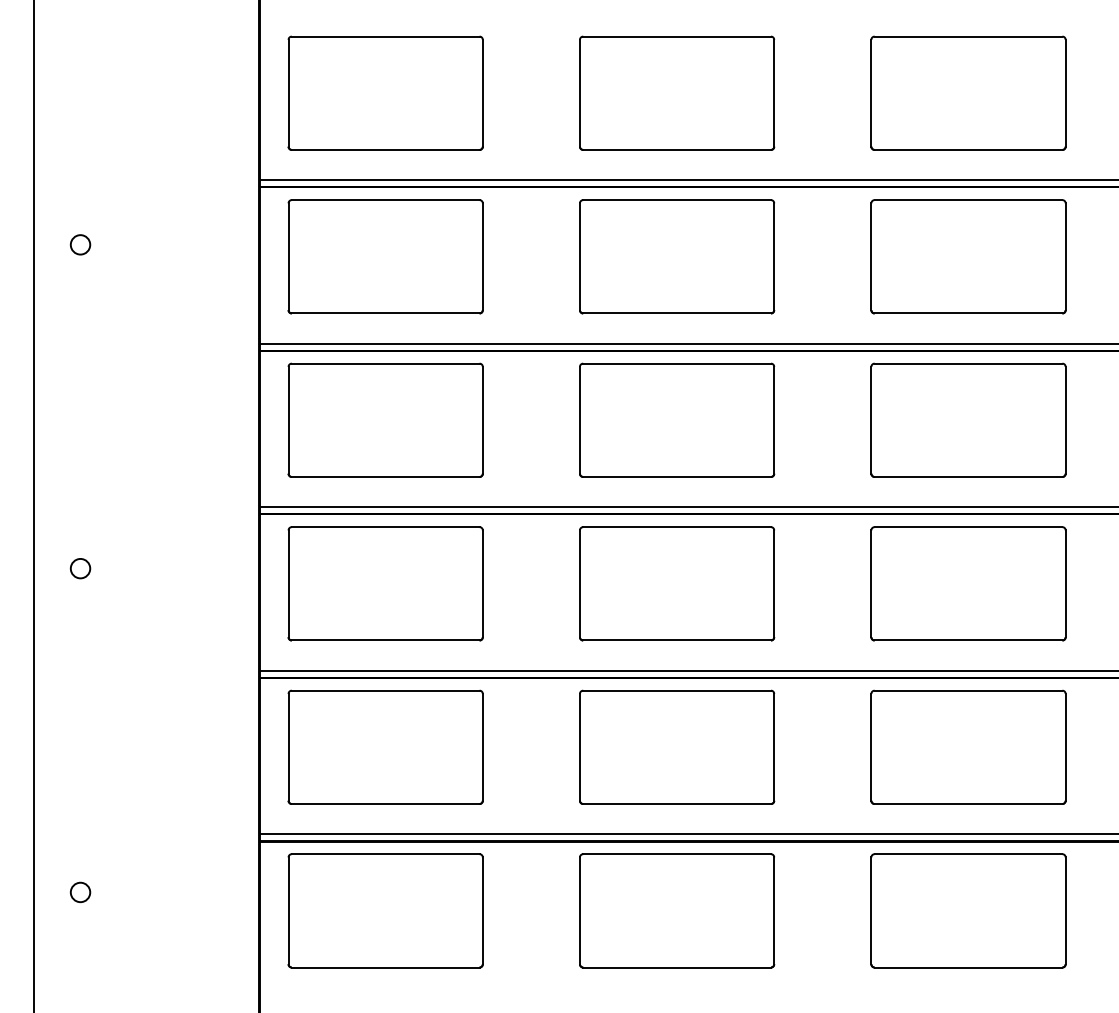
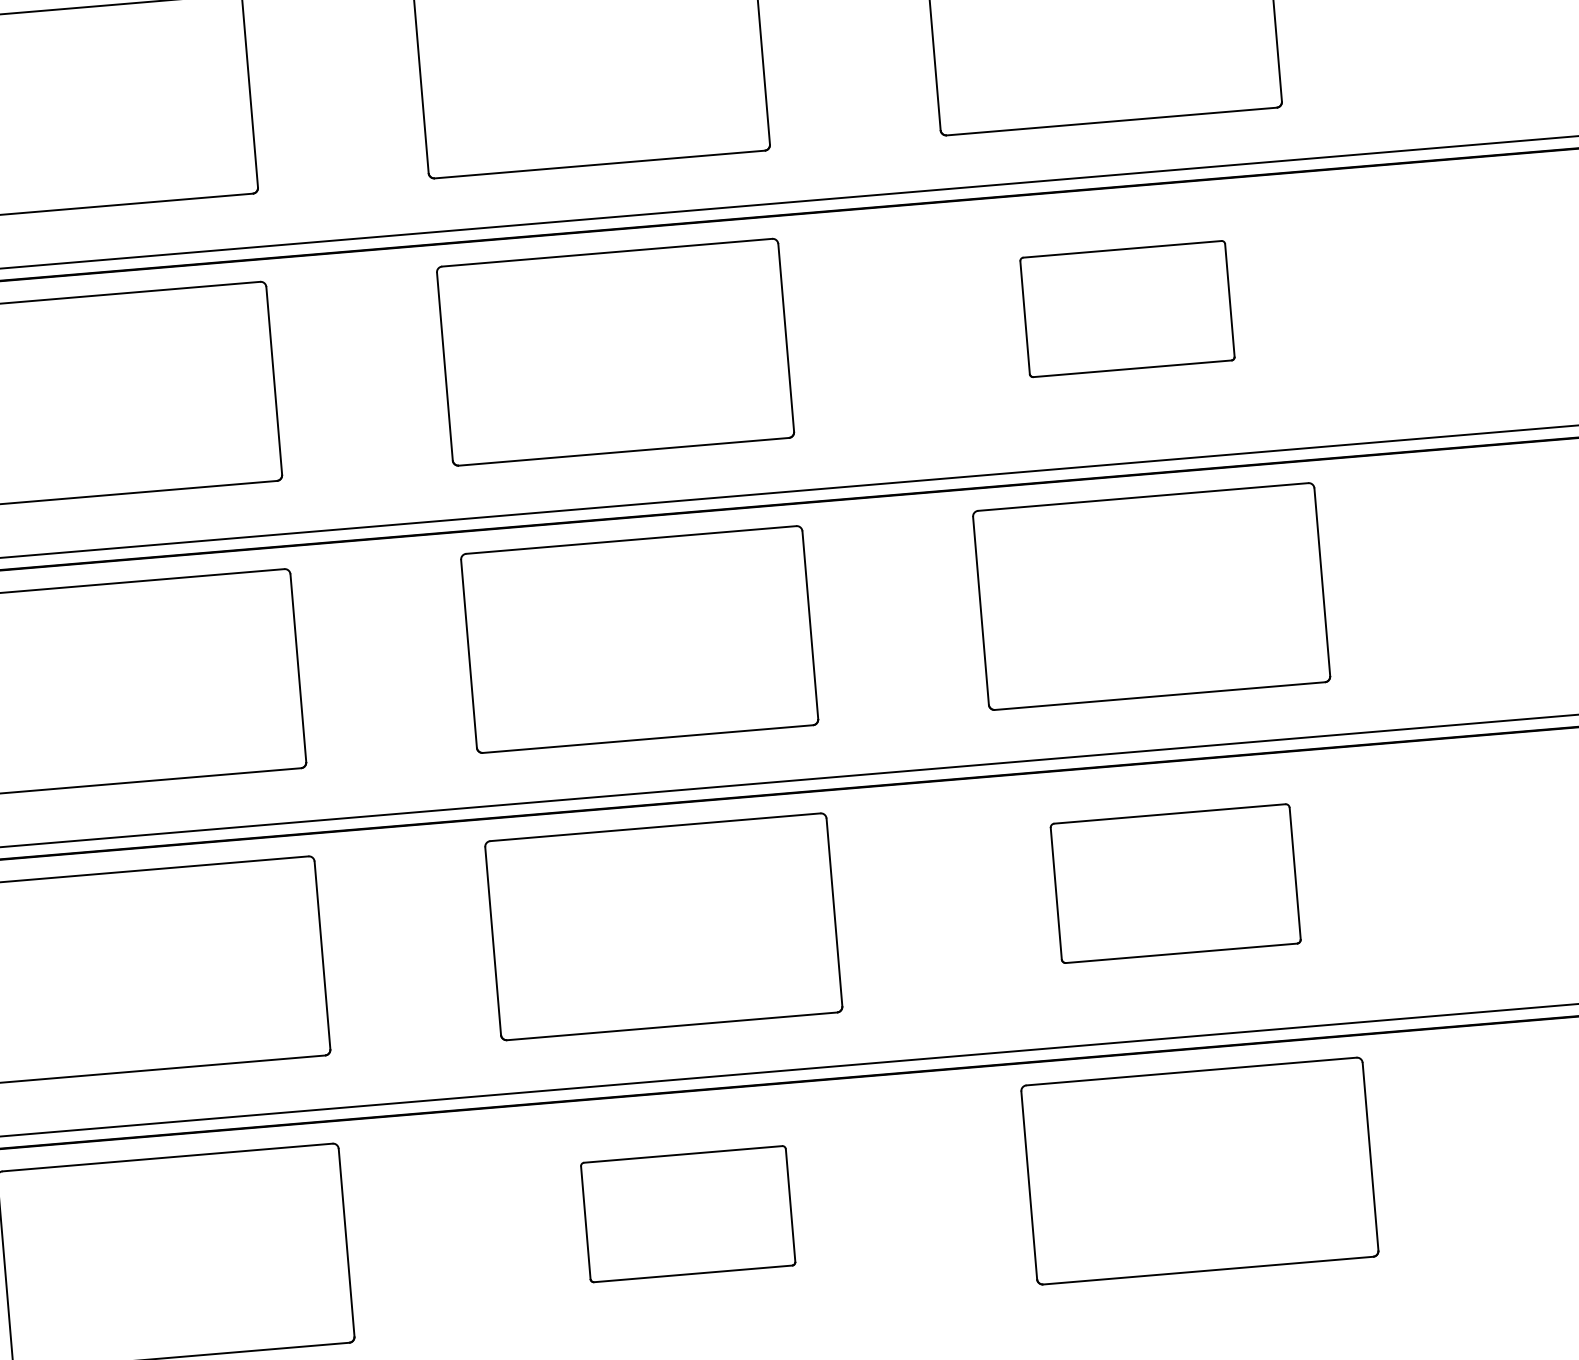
part: (968, 419) -> (1127, 307), size x0.6
part: (968, 746) -> (1175, 882), size x0.7
part: (677, 910) -> (688, 1213), size x0.6

